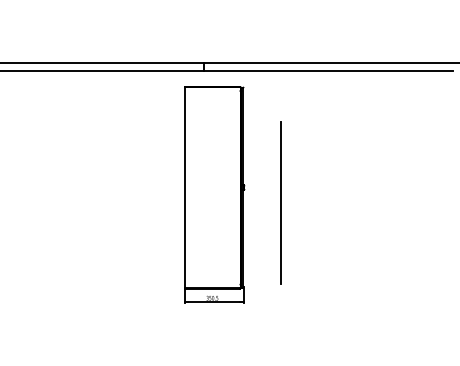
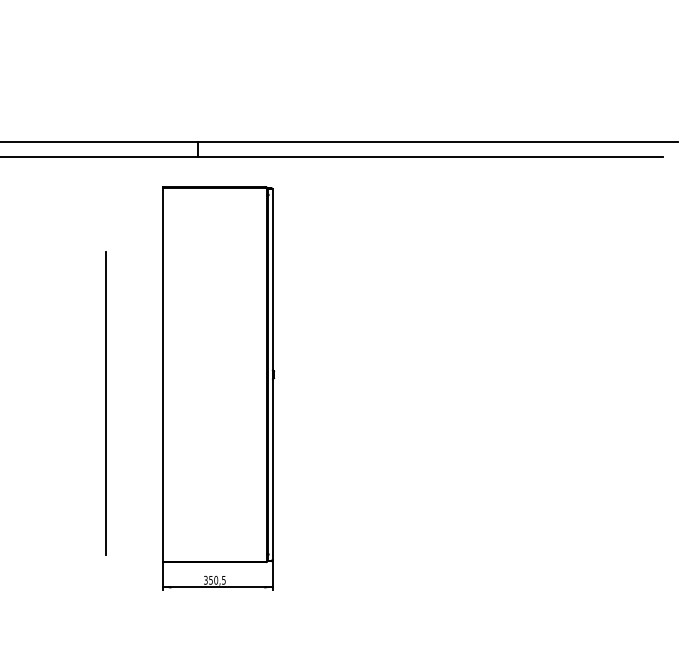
line: (280, 202) -> (105, 402), moved

